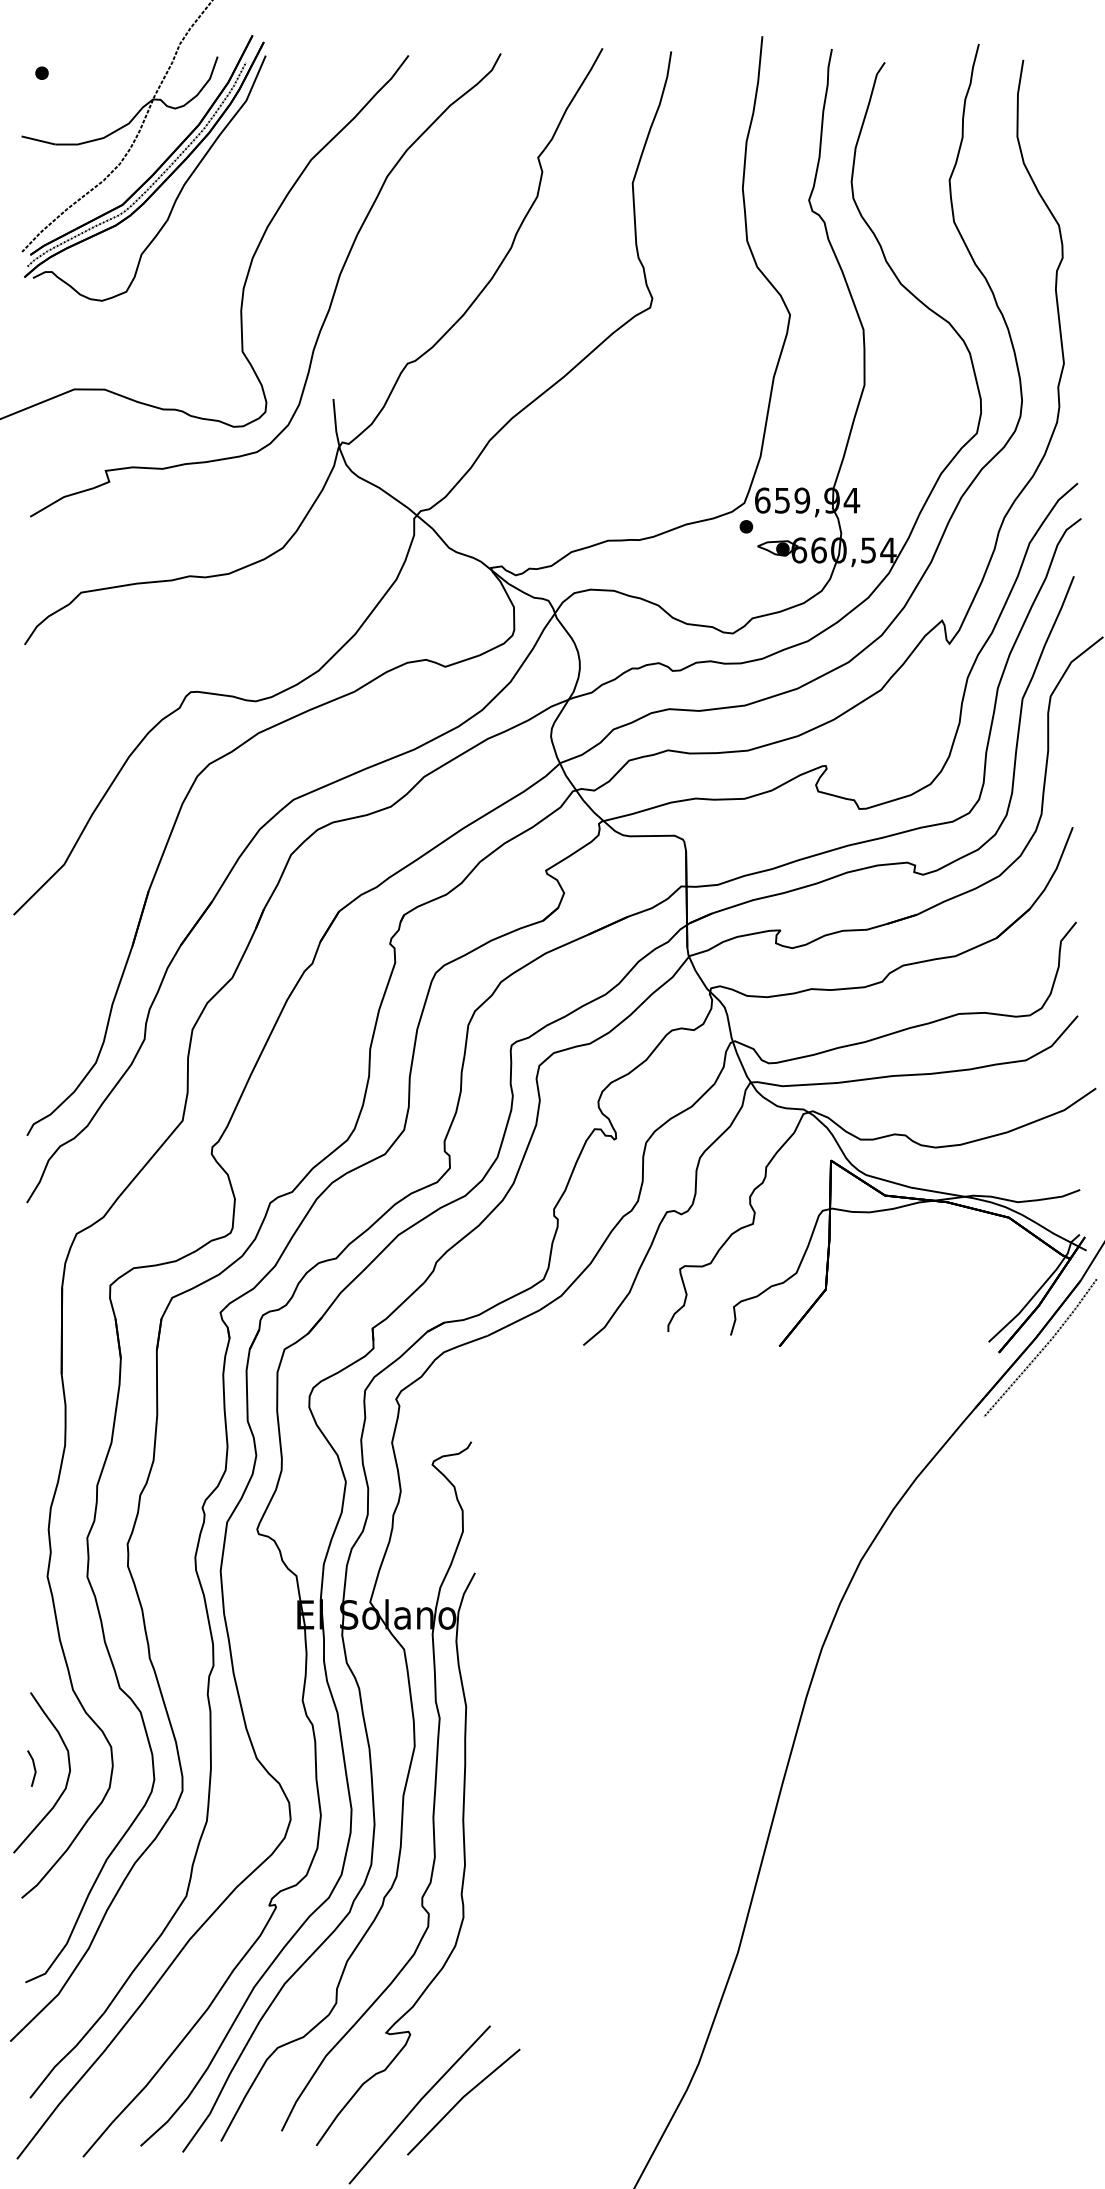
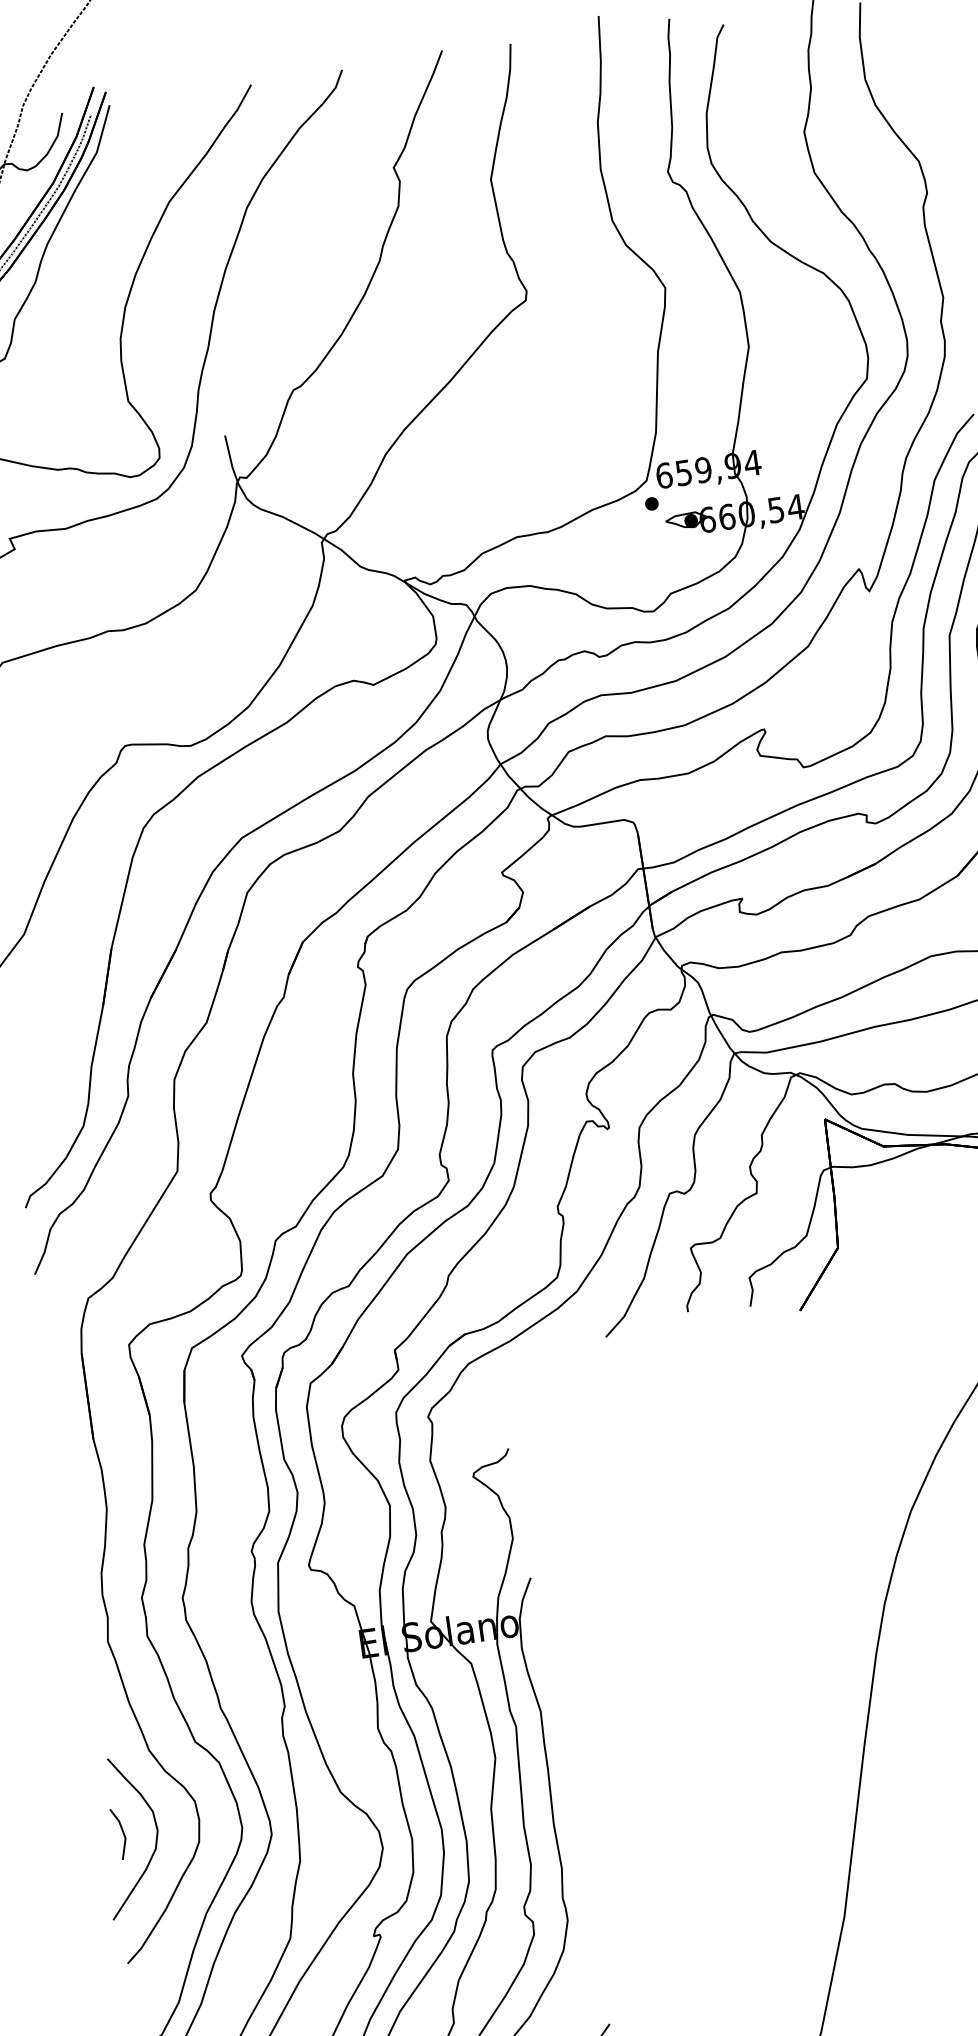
part: (31, 1768) -> (119, 1833), size x1.43

